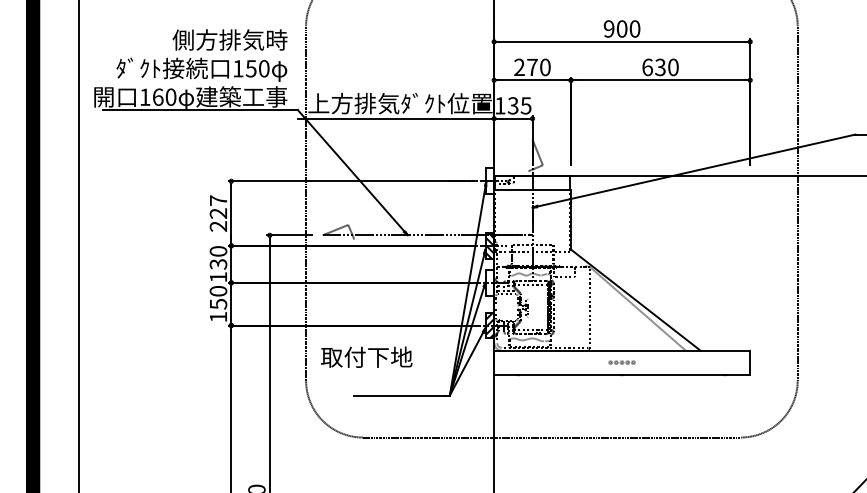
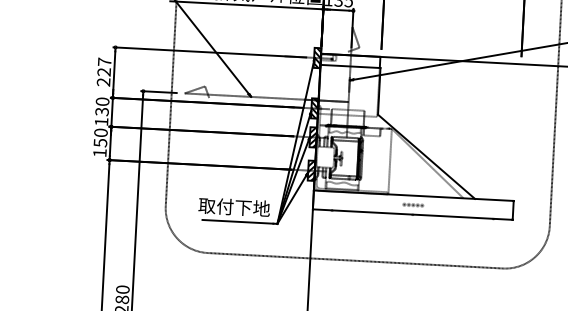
hatch: (489, 181) -> (317, 58), added
hatch: (489, 282) -> (313, 137), added
text: (366, 356) -> (234, 206), moved

